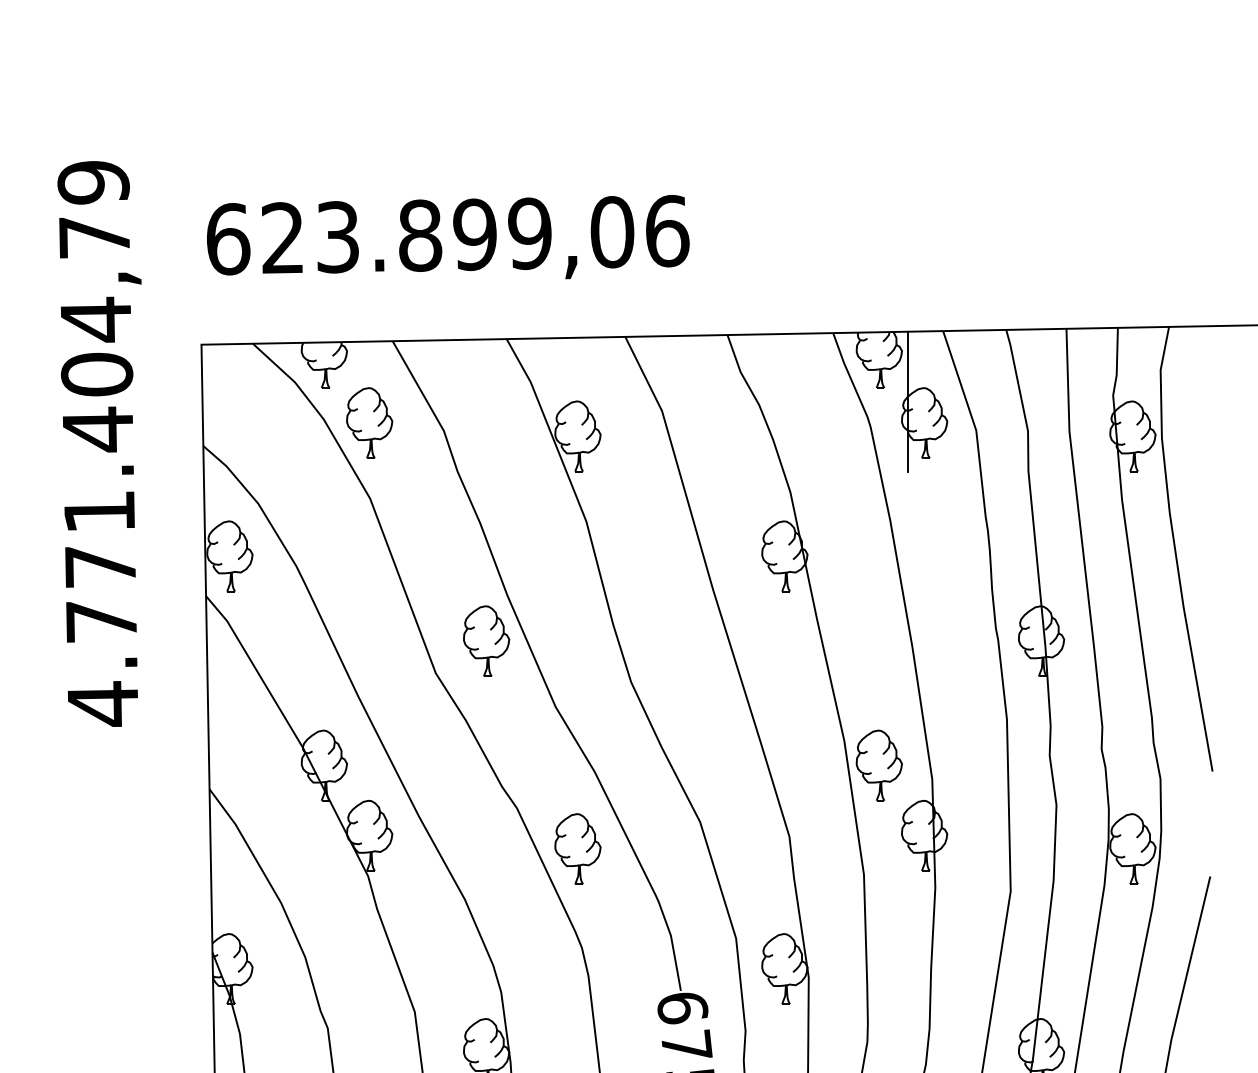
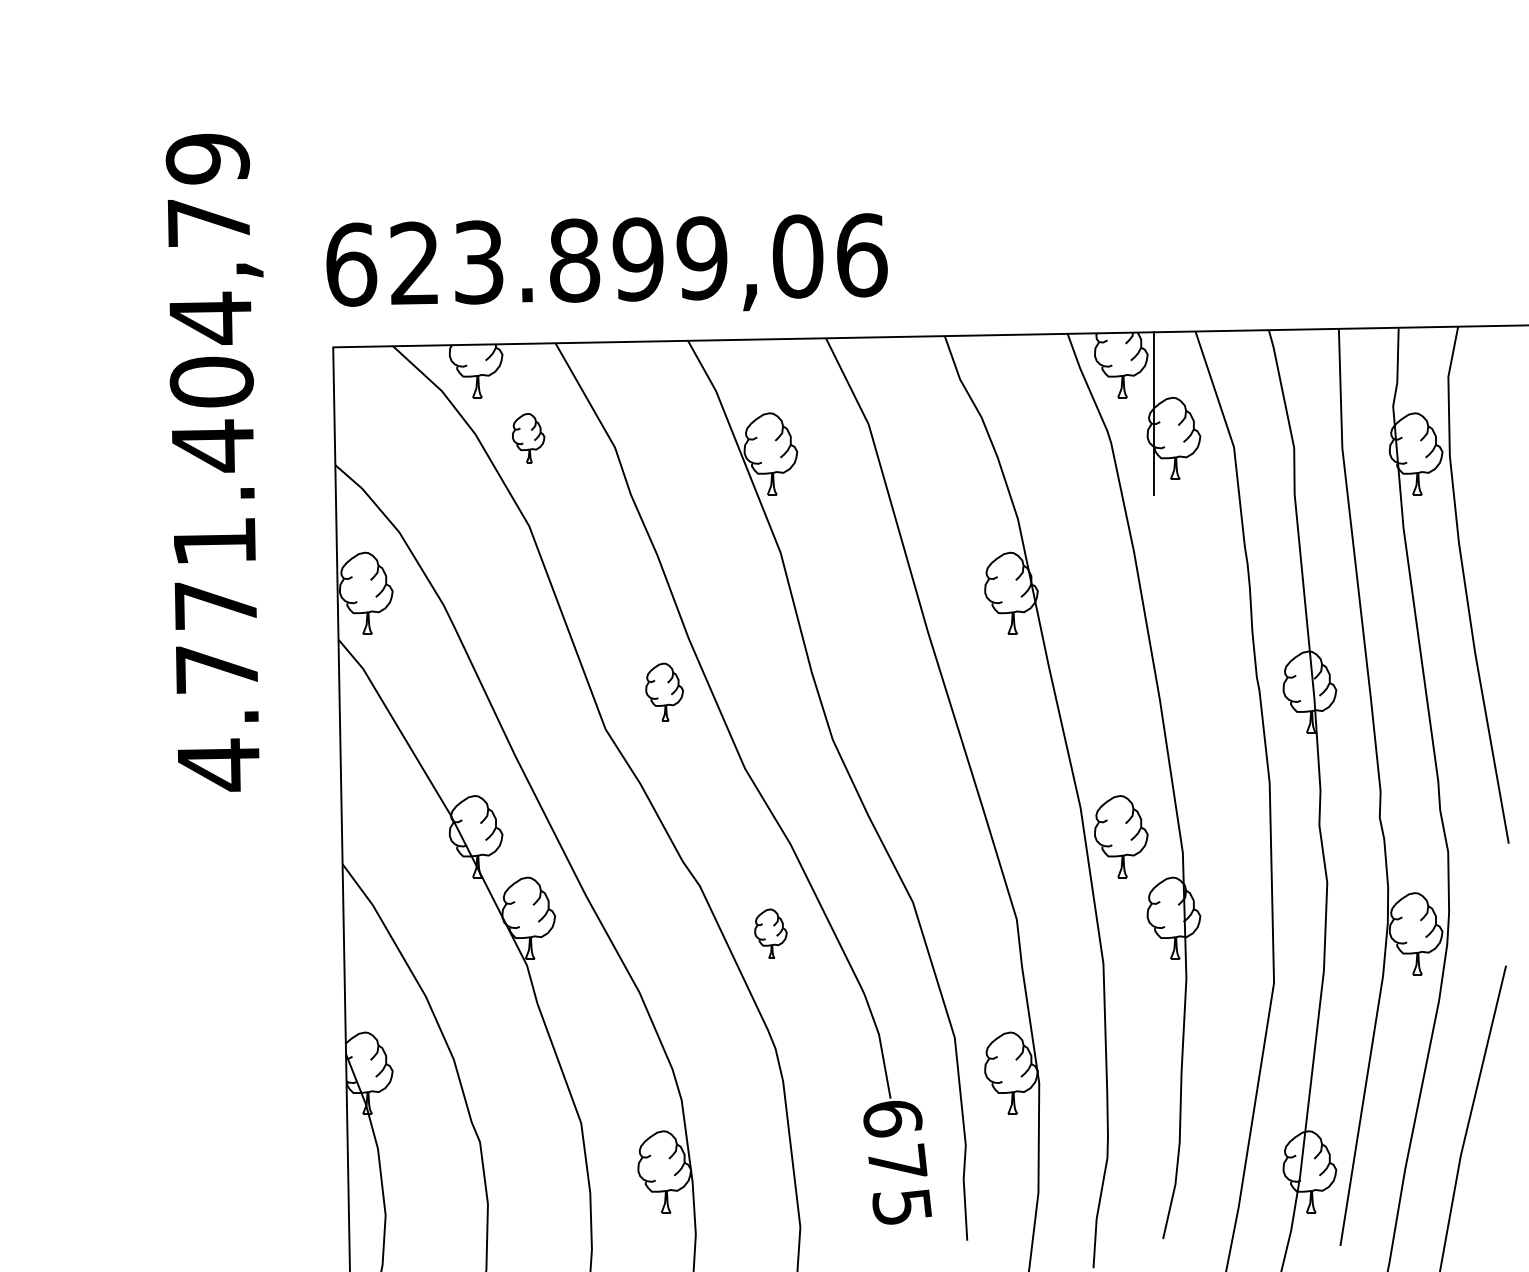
text: (447, 237) -> (606, 262), moved
part: (369, 422) -> (528, 437), size x0.6
part: (486, 640) -> (664, 691), size x0.7
part: (577, 848) -> (770, 933), size x0.6

